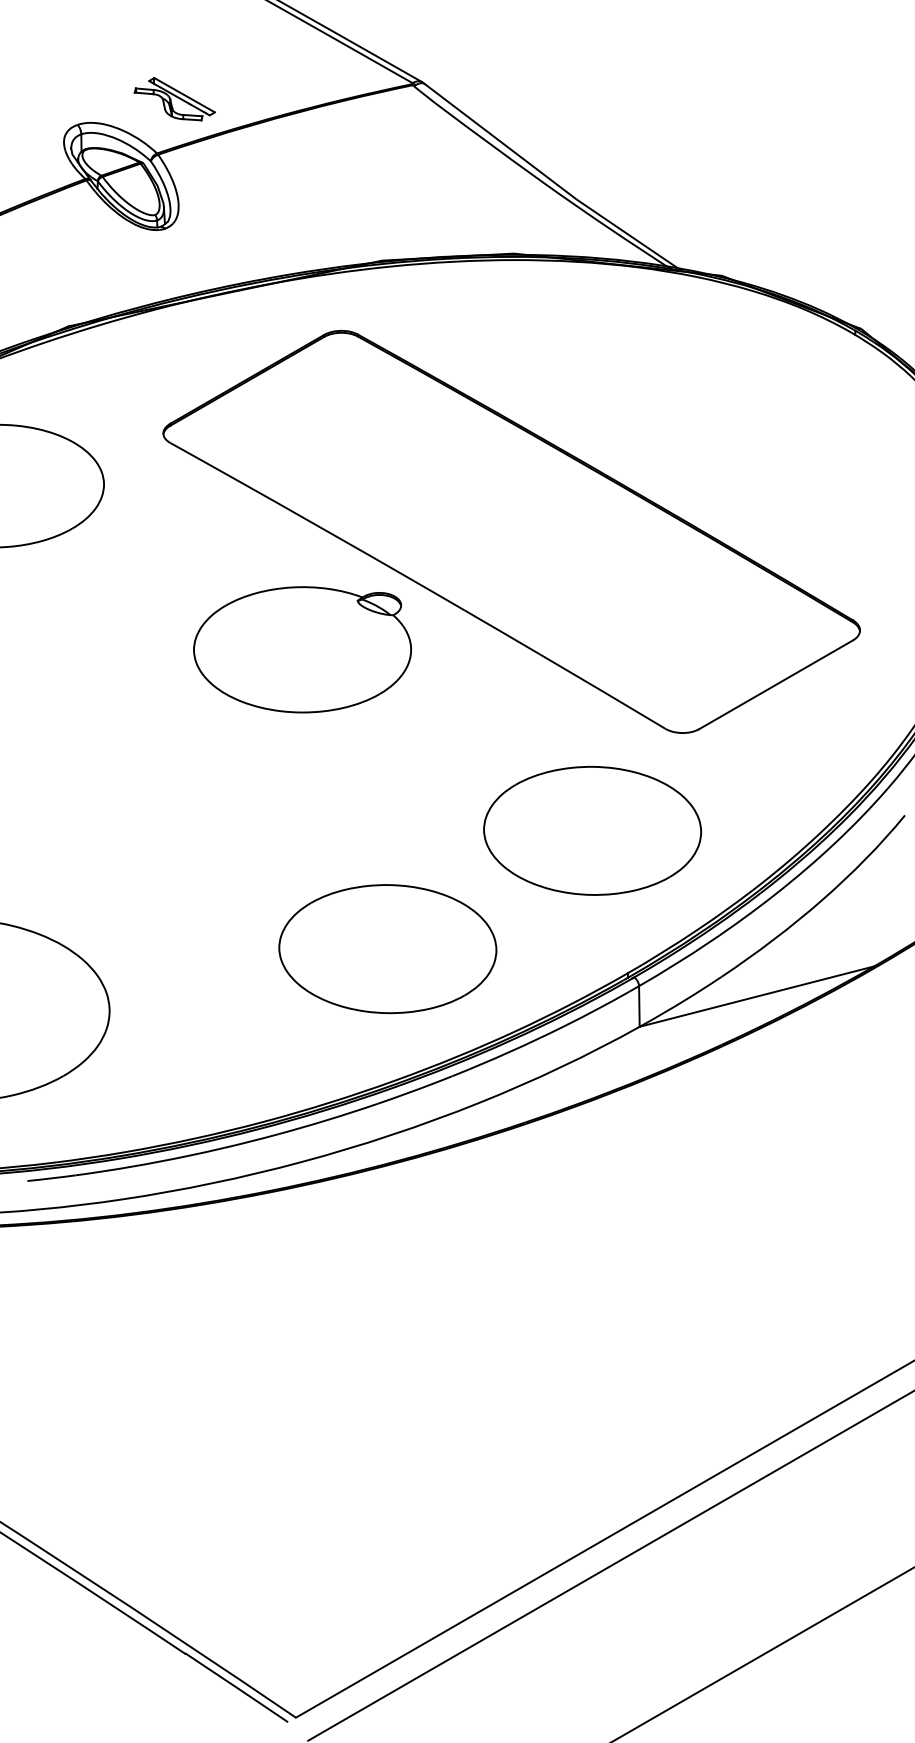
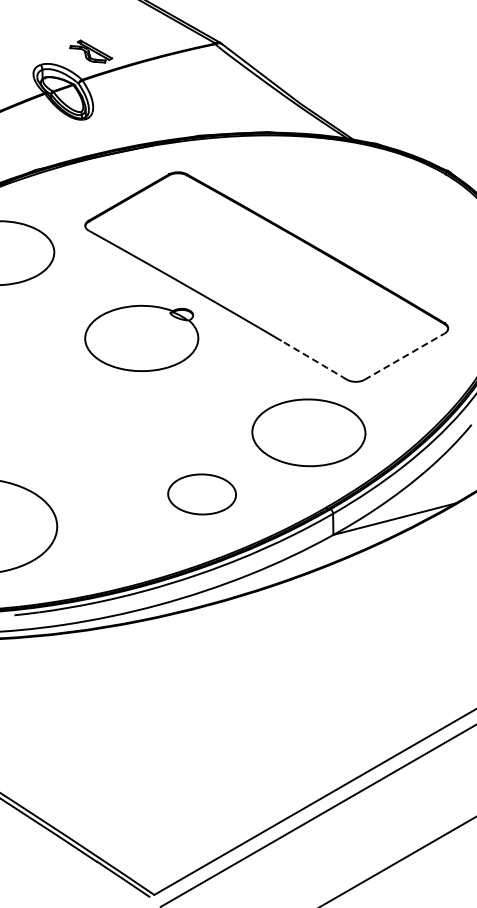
part: (302, 647) -> (141, 337), moved
line: (776, 684) -> (404, 356), solid -> dashed
arc: (603, 692) -> (314, 360), solid -> dashed
part: (386, 949) -> (201, 494), size x0.6

